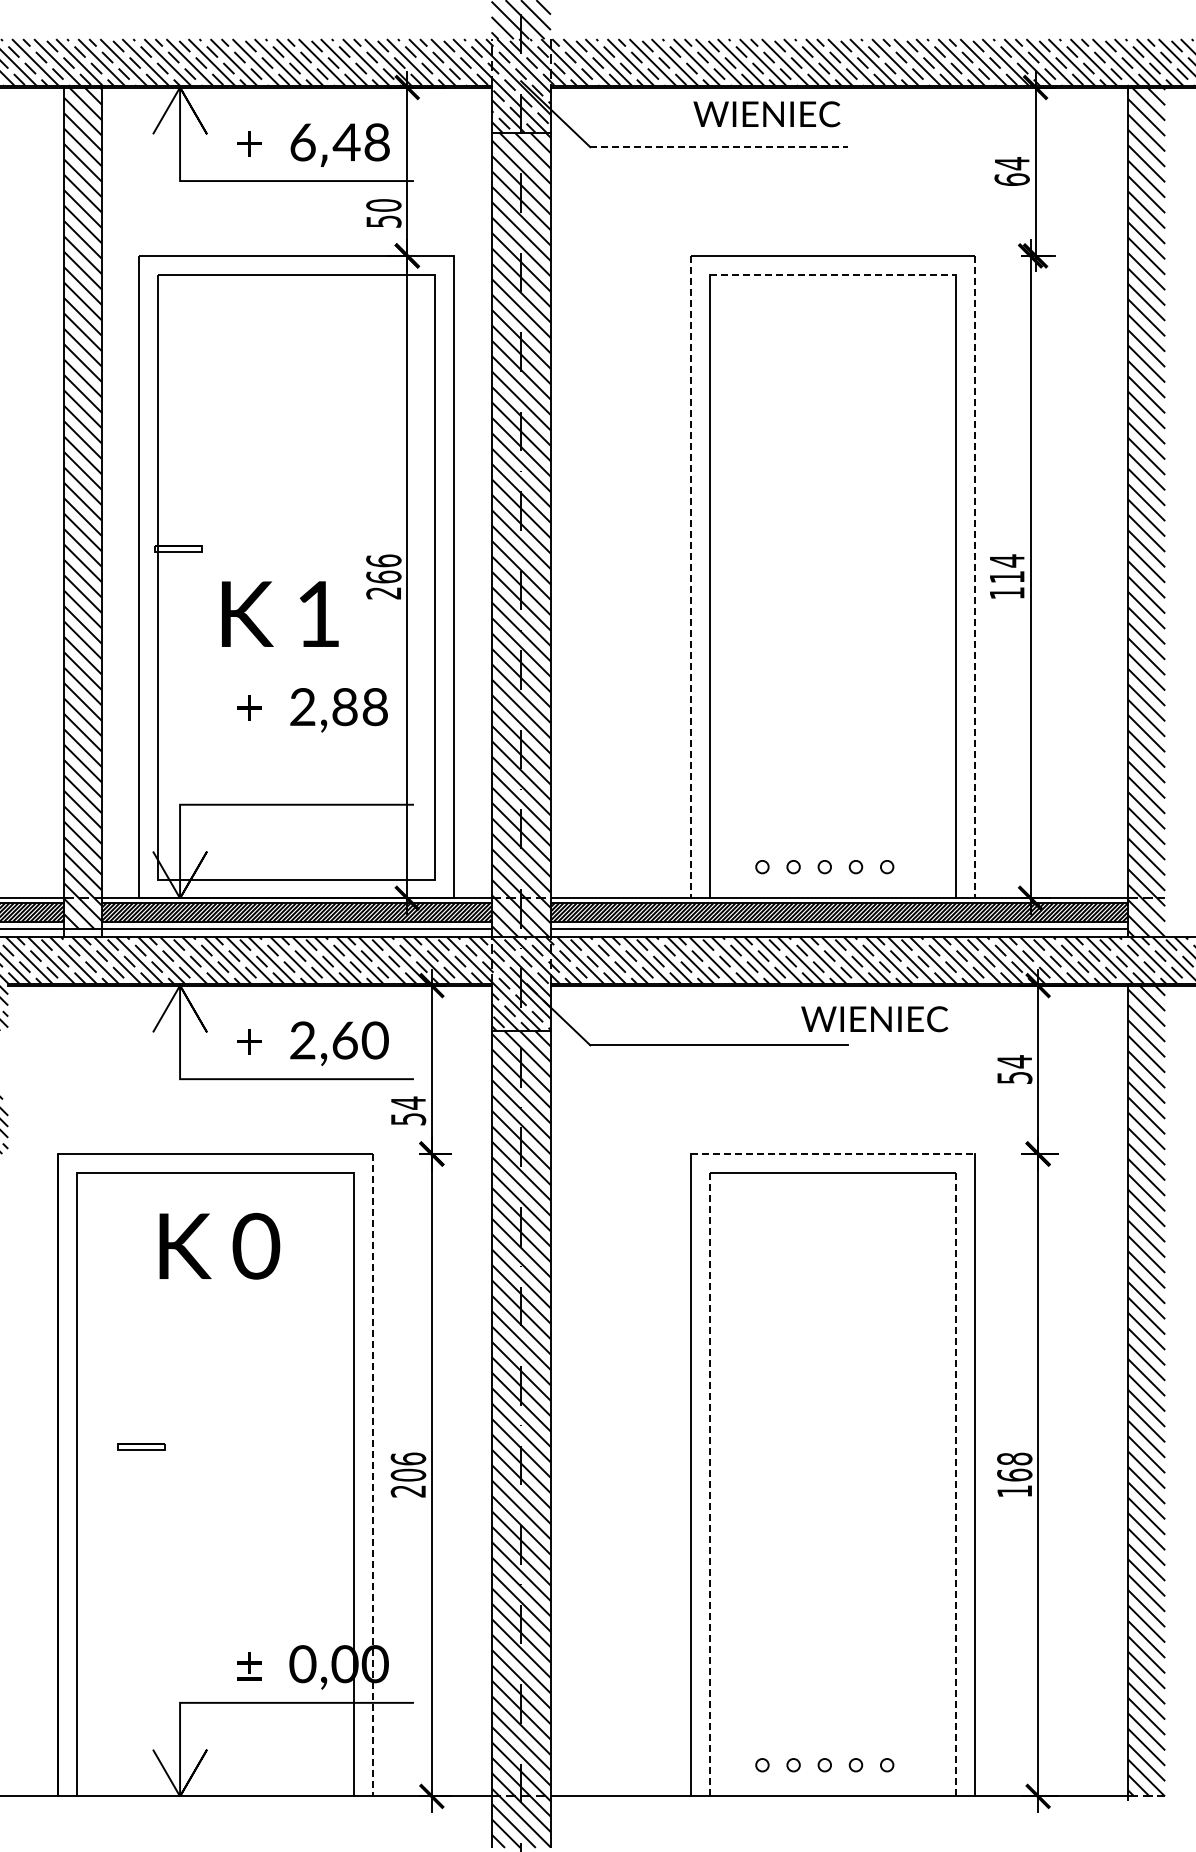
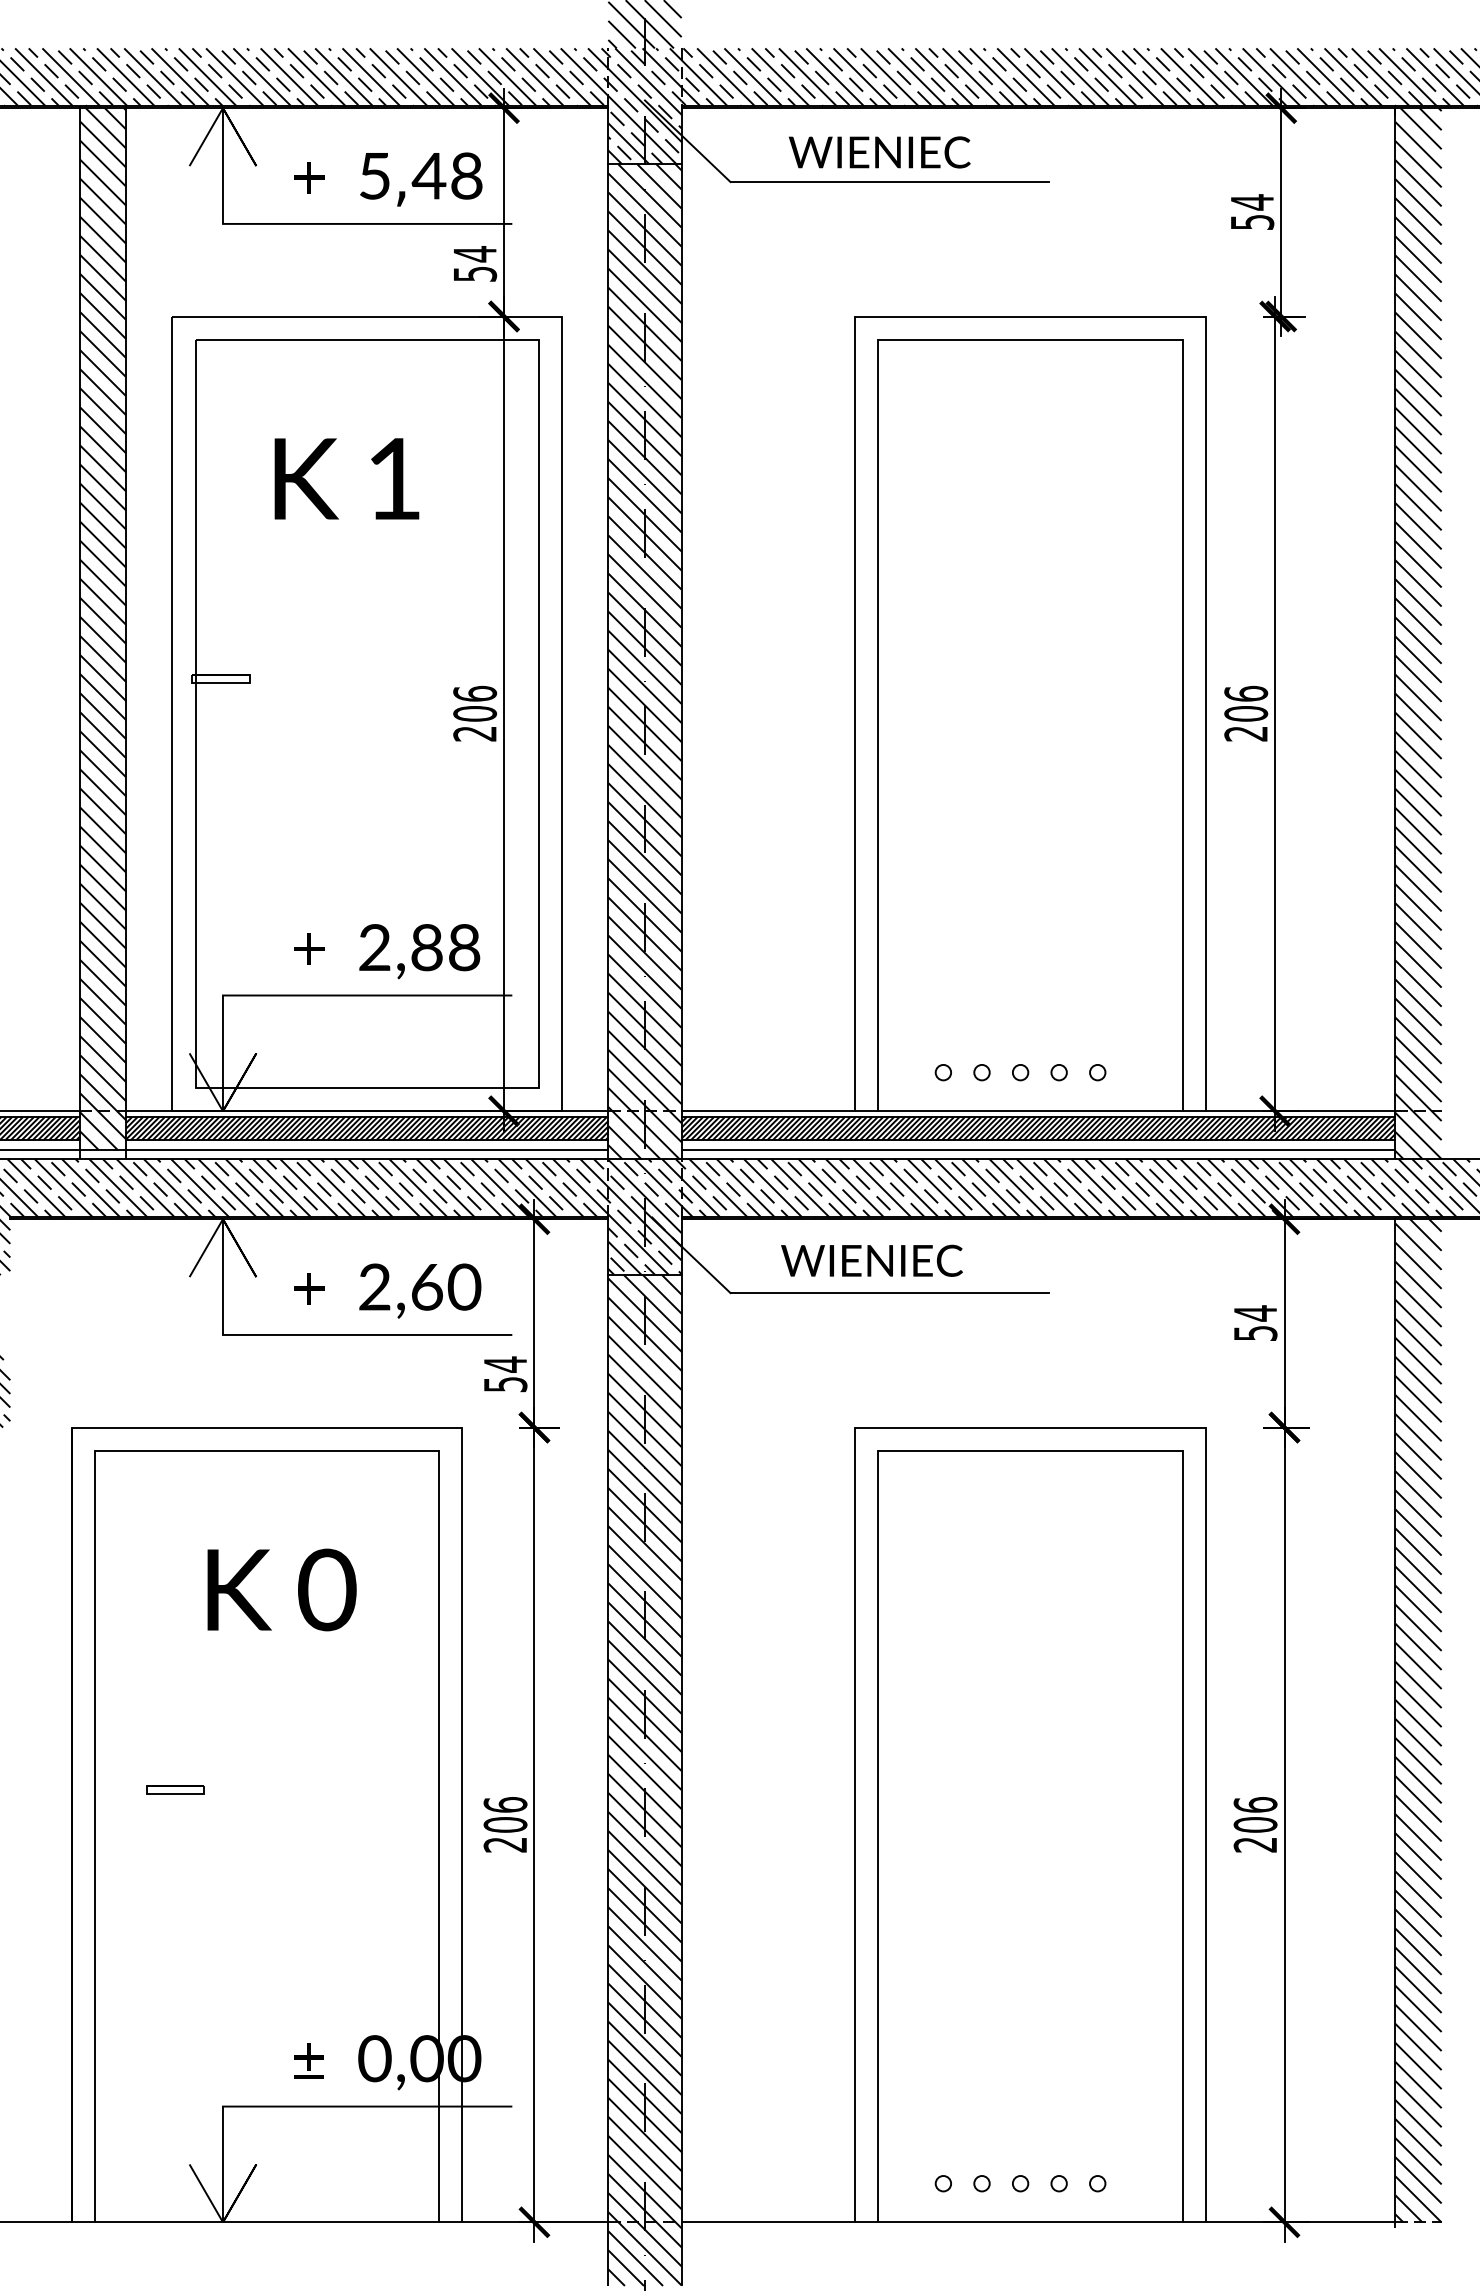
text: (766, 114) -> (879, 152), moved
text: (302, 142) -> (374, 176), 6 -> 5
line: (719, 147) -> (890, 182), dashed -> solid
text: (1011, 179) -> (1251, 222), 64 -> 54
text: (383, 205) -> (474, 254), 50 -> 54
line: (833, 274) -> (1031, 339), dashed -> solid
text: (383, 576) -> (474, 713), 266 -> 206
text: (1006, 576) -> (1245, 713), 114 -> 206
line: (691, 577) -> (855, 714), dashed -> solid
line: (974, 577) -> (1205, 714), dashed -> solid
text: (280, 613) -> (347, 478), moved
text: (312, 710) -> (386, 951), moved
text: (874, 1019) -> (871, 1261), moved
line: (833, 1154) -> (1031, 1428), dashed -> solid
text: (219, 1245) -> (281, 1589), moved
text: (1014, 1474) -> (1255, 1824), 168 -> 206
line: (373, 1475) -> (462, 1825), dashed -> solid
line: (709, 1484) -> (877, 1836), dashed -> solid
line: (956, 1484) -> (1183, 1836), dashed -> solid

